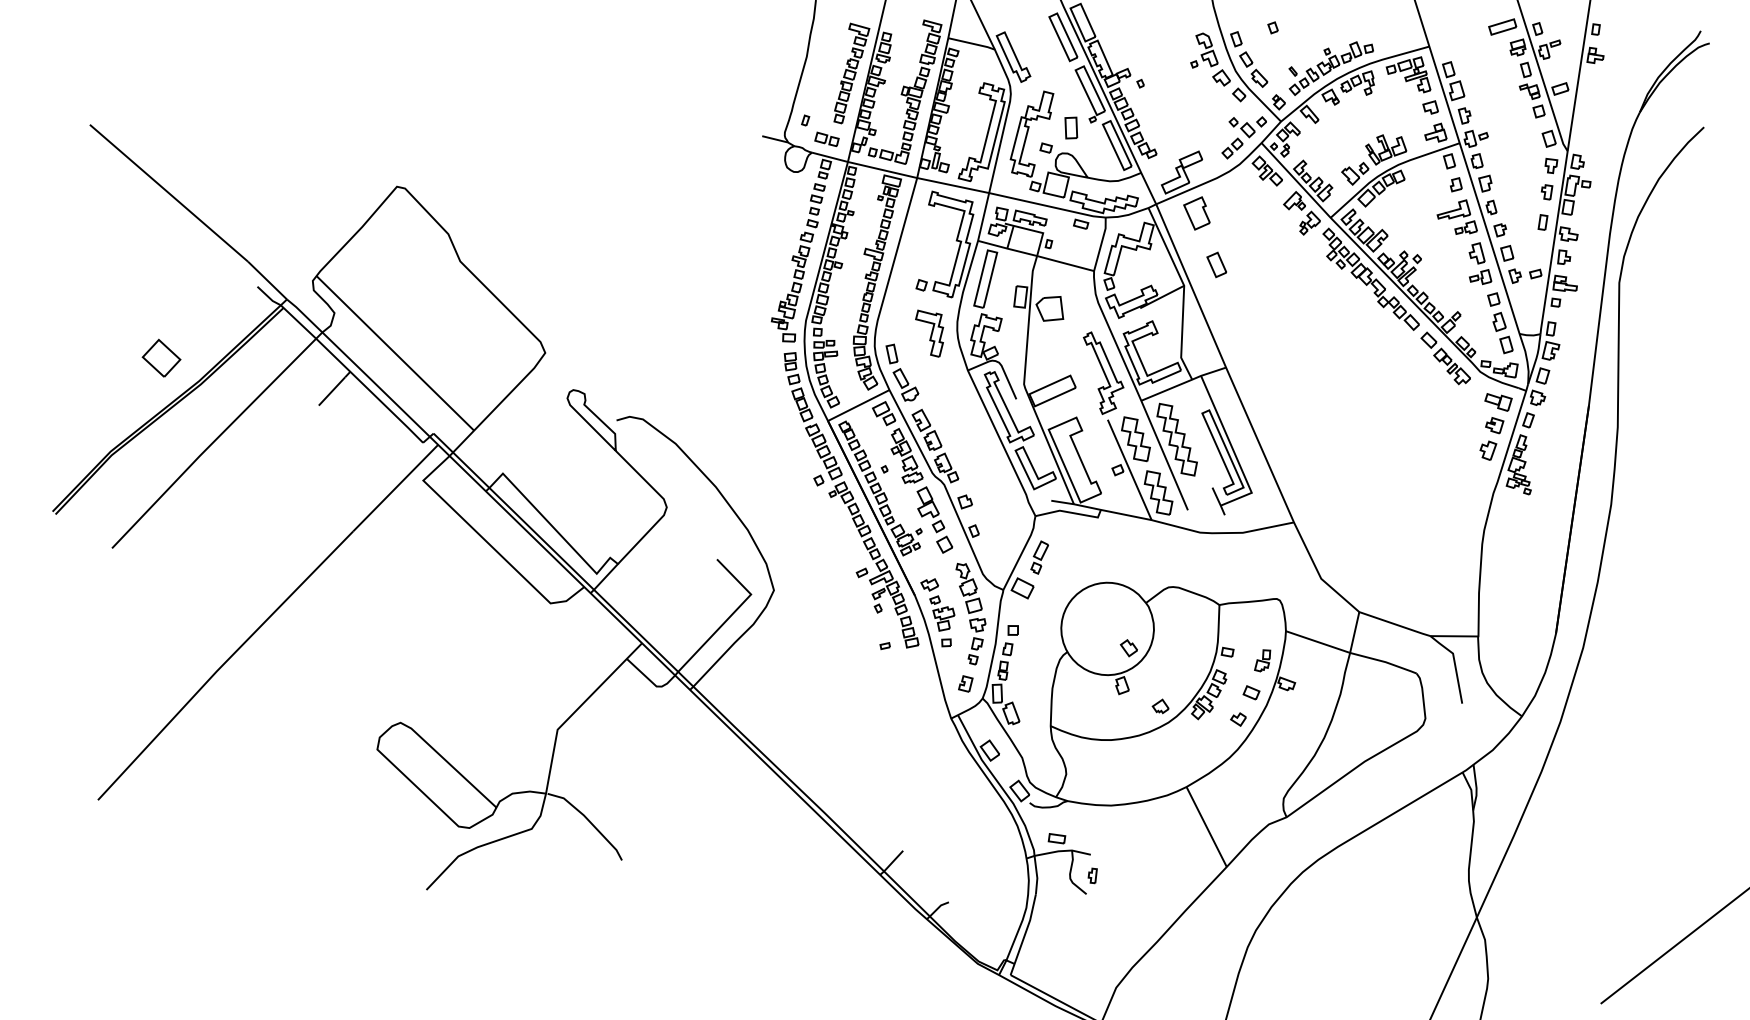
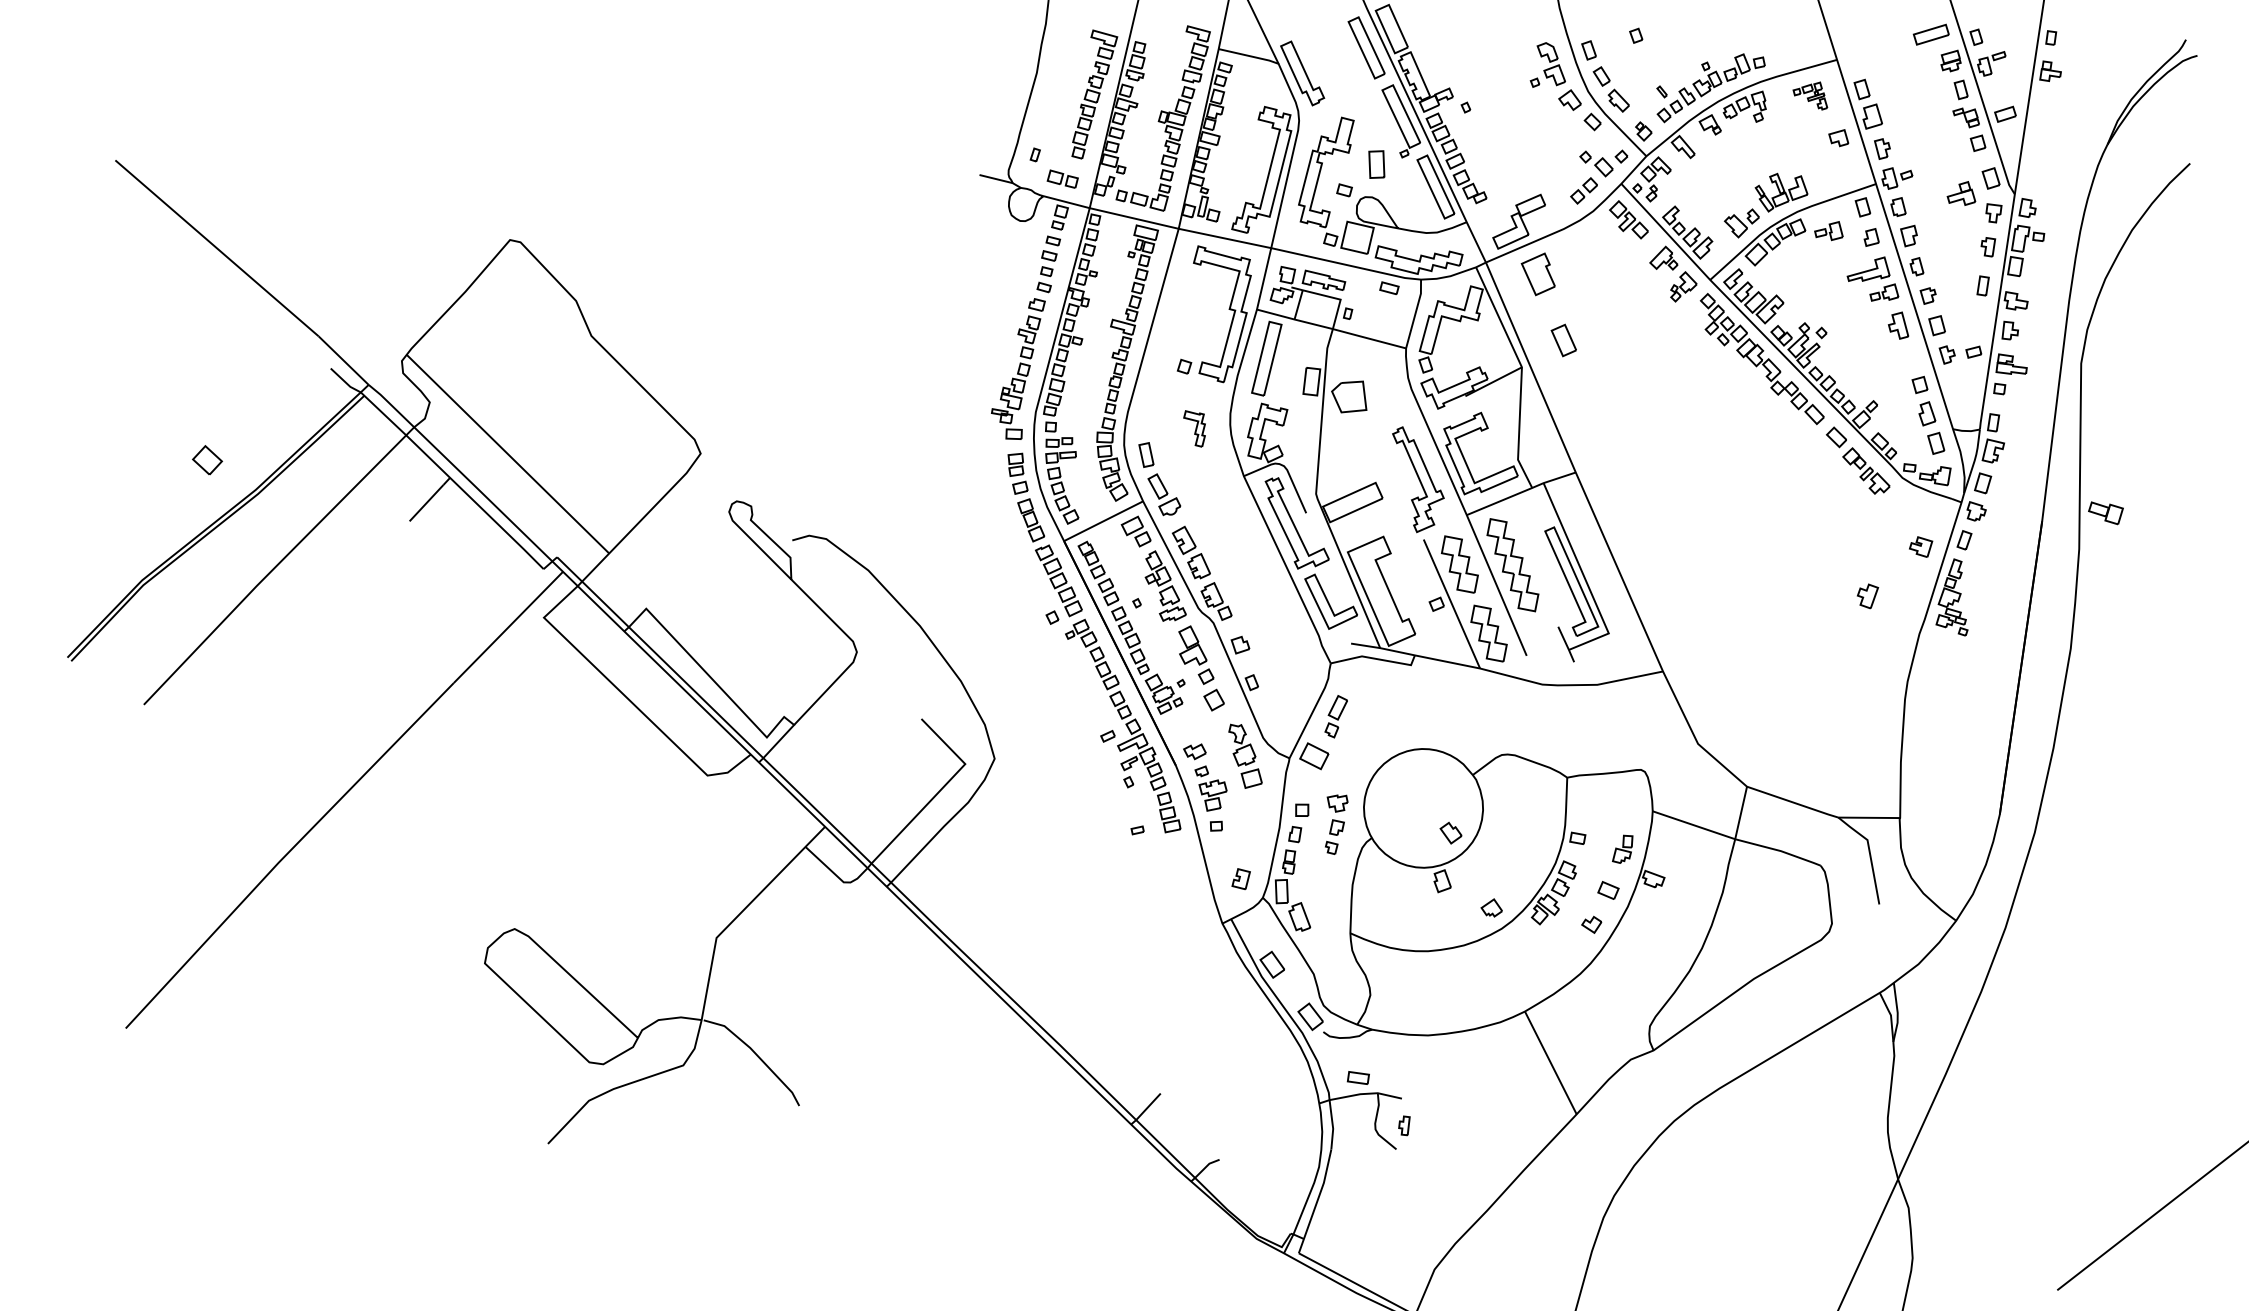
part: (1408, 74) -> (1810, 95), size x0.6
part: (1435, 132) -> (1961, 193), moved
part: (1480, 277) -> (1828, 231), moved
part: (929, 333) -> (1194, 428), size x0.6
part: (161, 357) -> (207, 459), size x0.6
part: (1498, 402) -> (2105, 513), moved
part: (1488, 450) -> (1868, 596), moved
part: (976, 641) -> (1336, 824), moved

